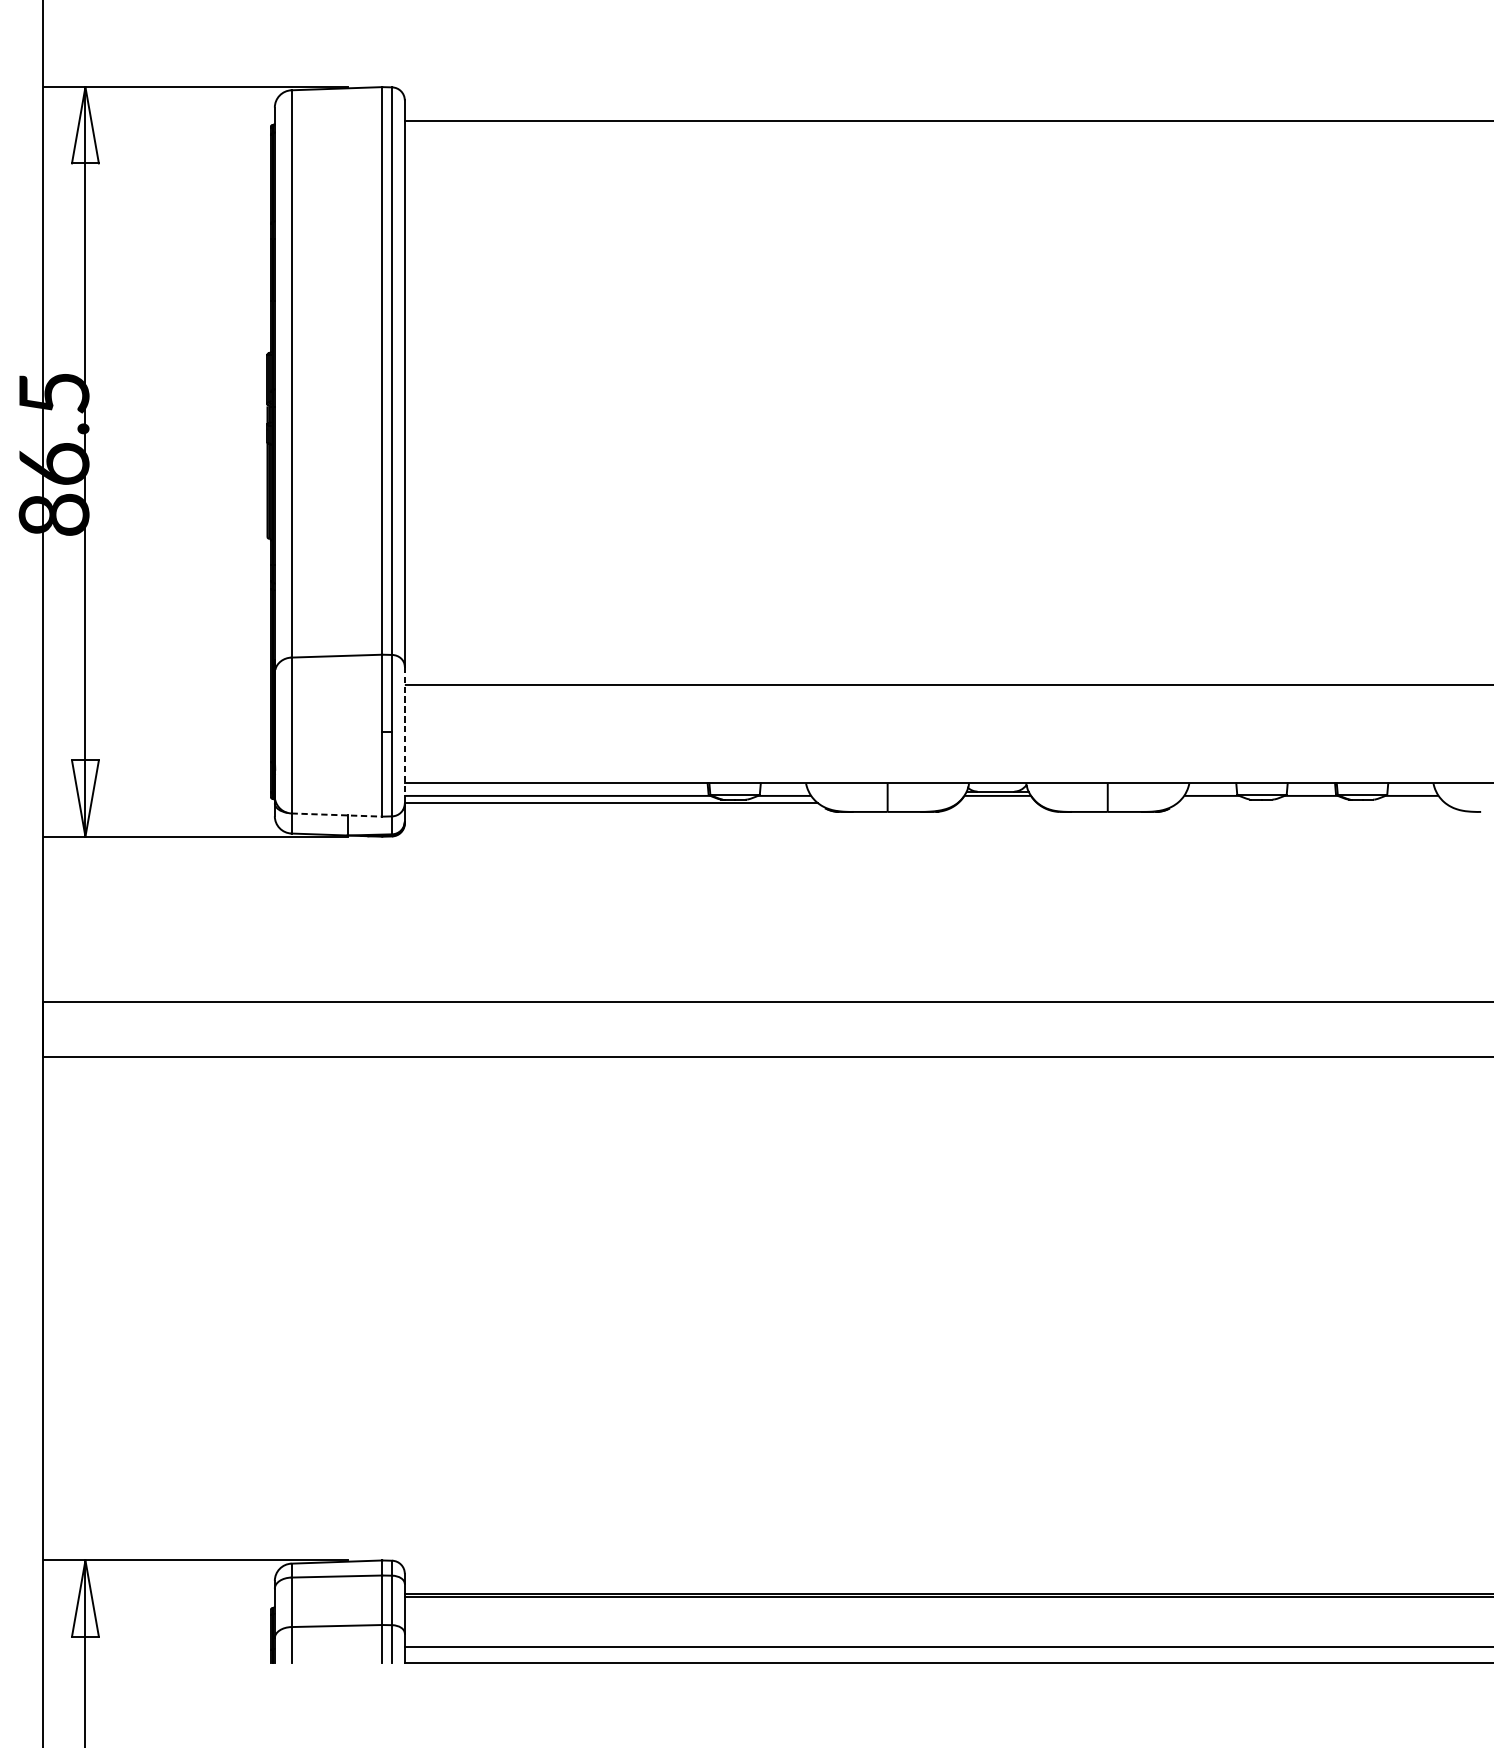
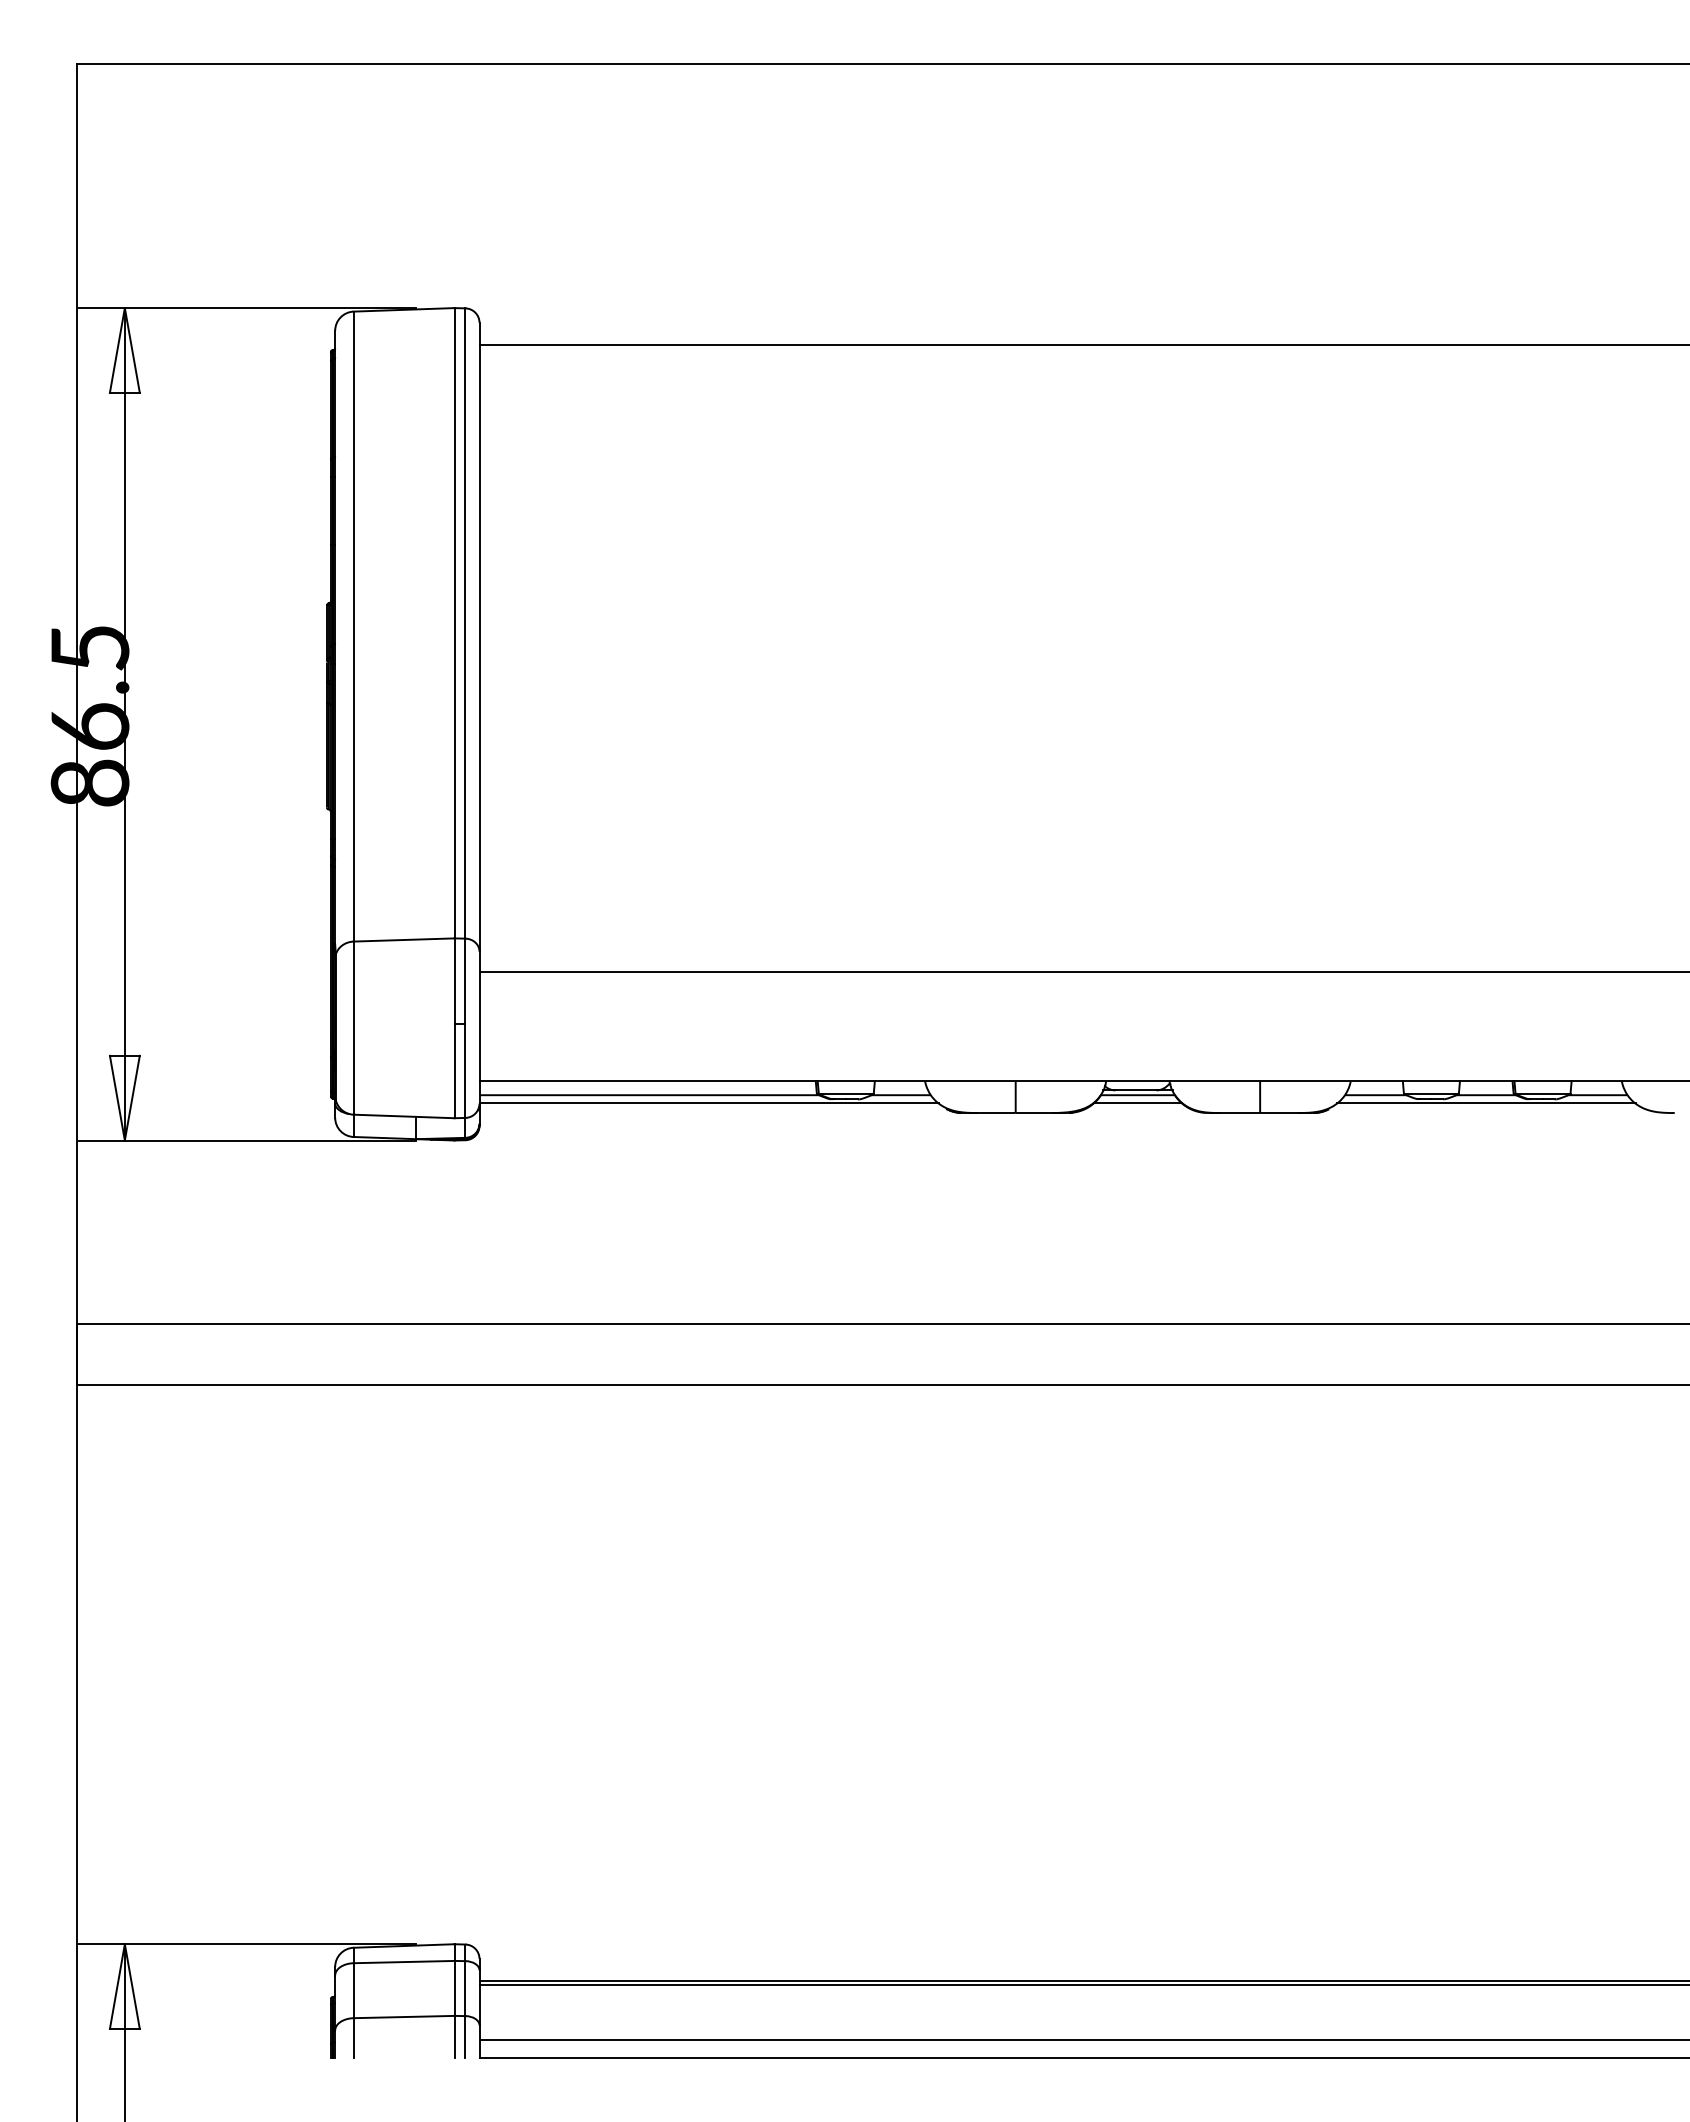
line: (404, 734) -> (479, 1027), dashed -> solid
line: (997, 803) -> (1137, 1103), added
line: (1311, 803) -> (1486, 1103), added
line: (337, 815) -> (404, 1116), dashed -> solid

